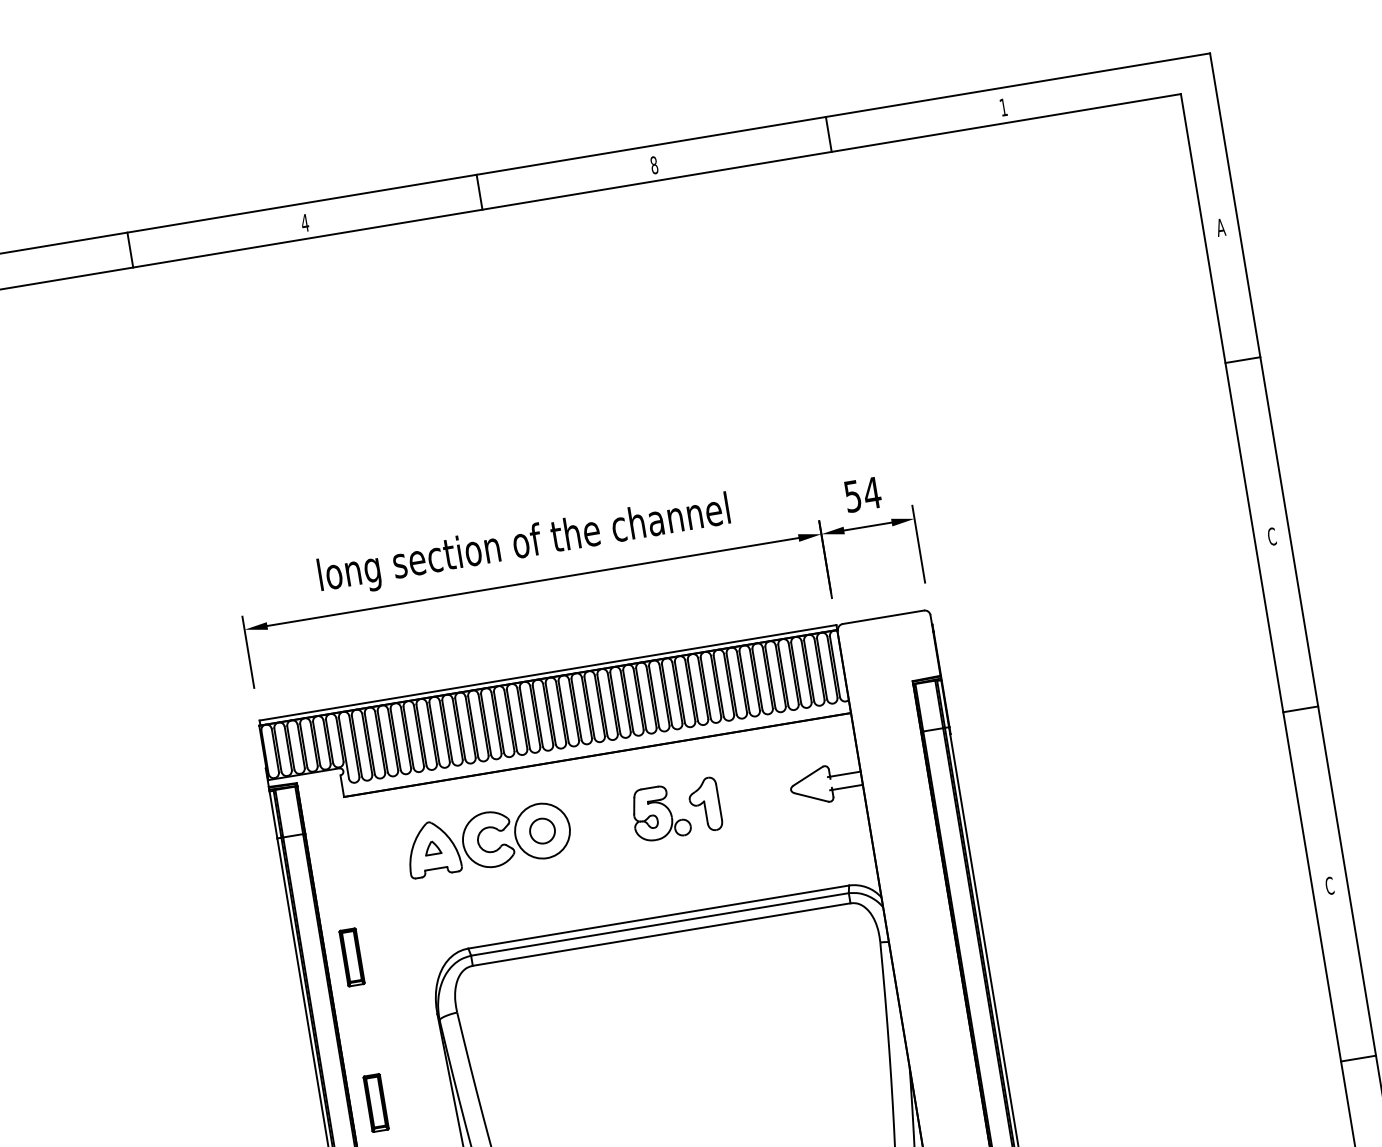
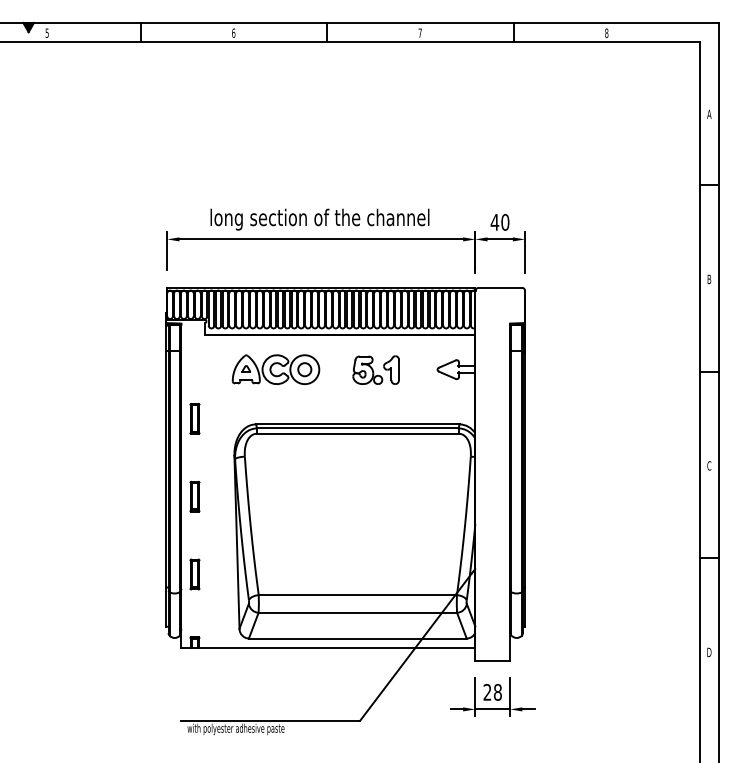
text: (1002, 106) -> (606, 32), 1 -> 8
text: (652, 164) -> (419, 32), 8 -> 7
text: (304, 221) -> (233, 32), 4 -> 6
text: (861, 493) -> (499, 221), 54 -> 40
text: (1272, 536) -> (709, 279), C -> B

